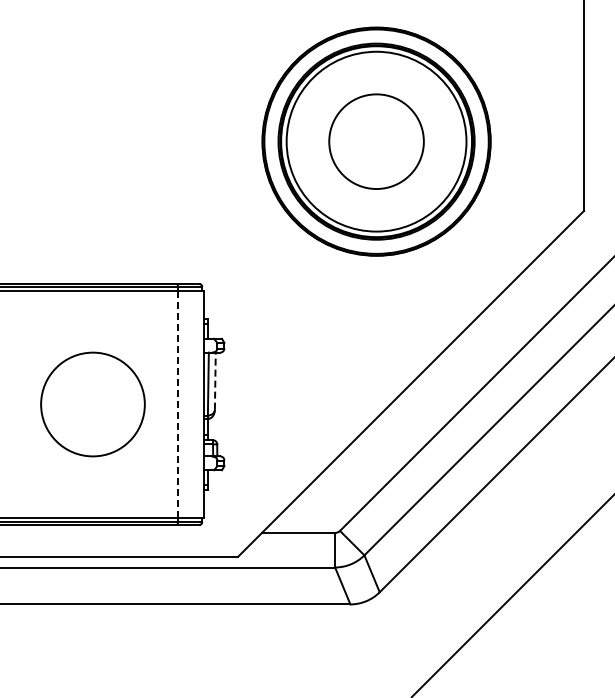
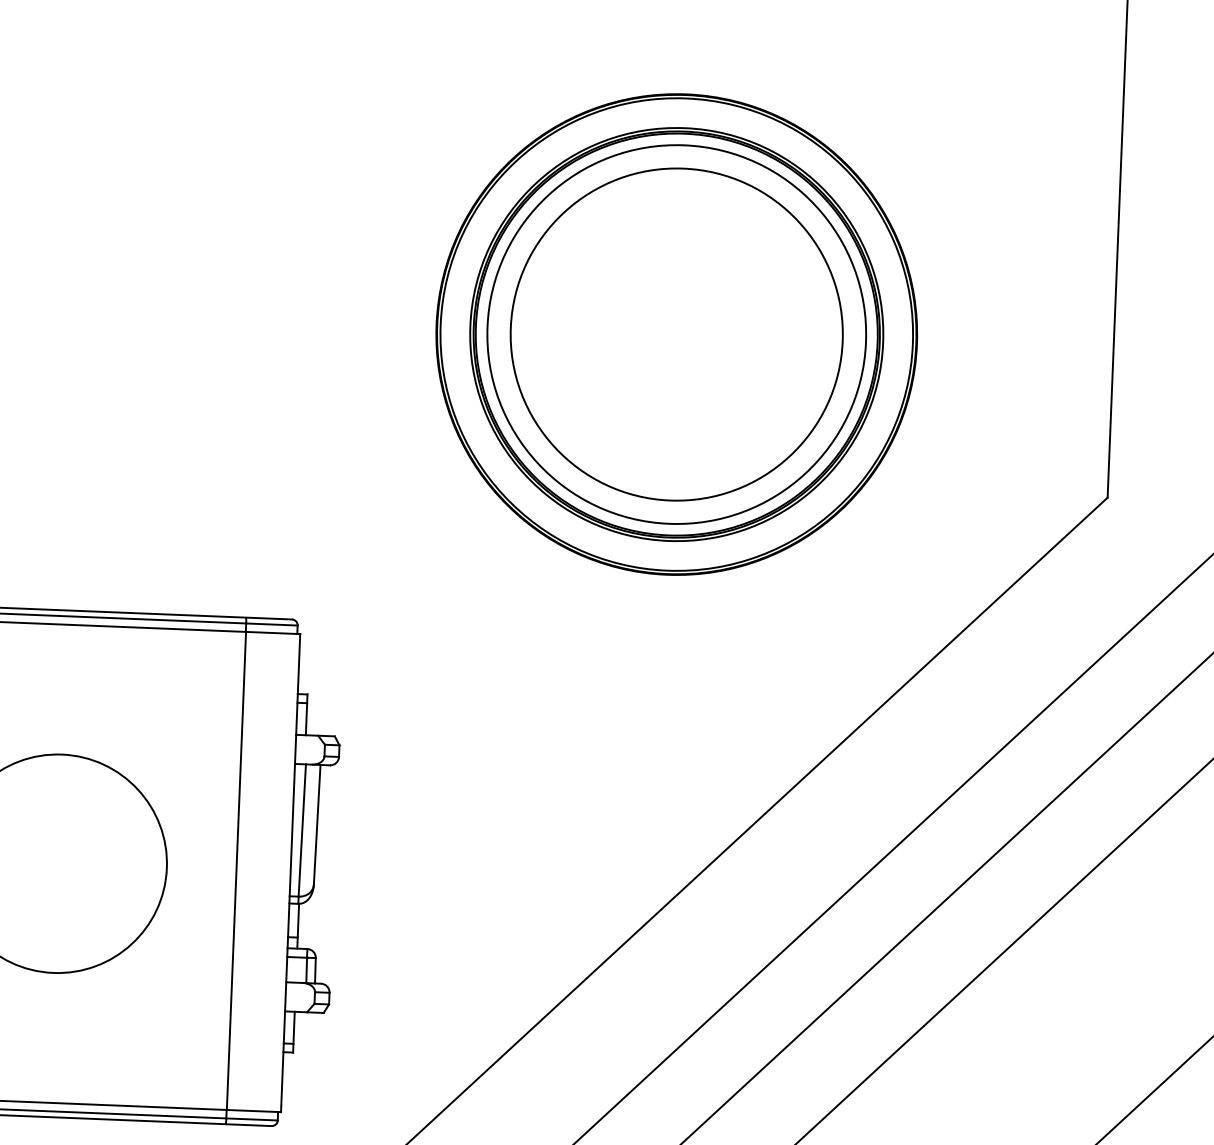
circle: (376, 141) -> (676, 334), size x1.67
line: (215, 380) -> (317, 823), dashed -> solid
line: (177, 404) -> (235, 870), dashed -> solid

